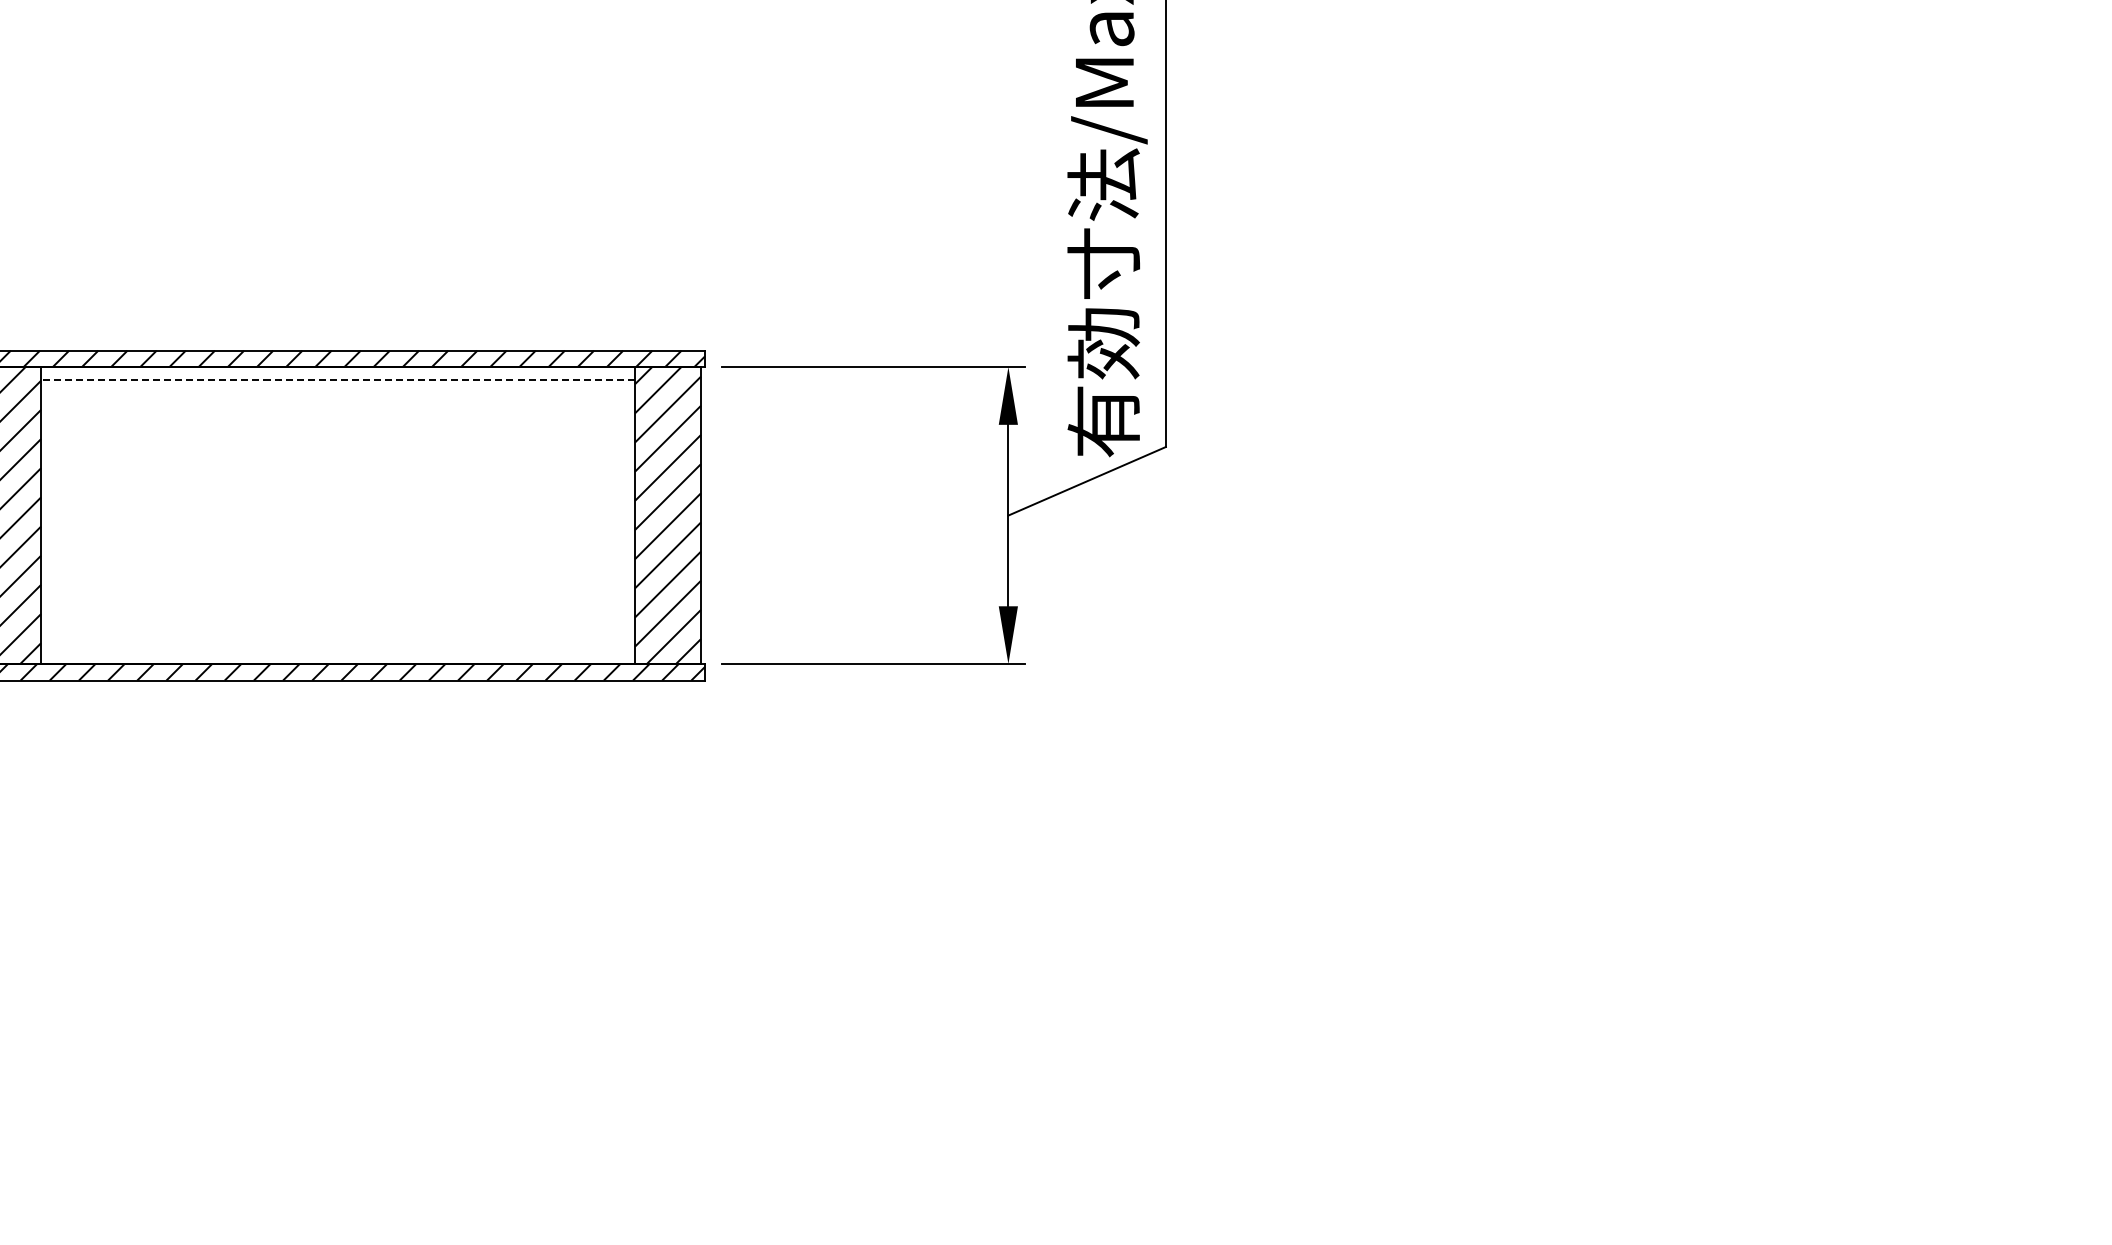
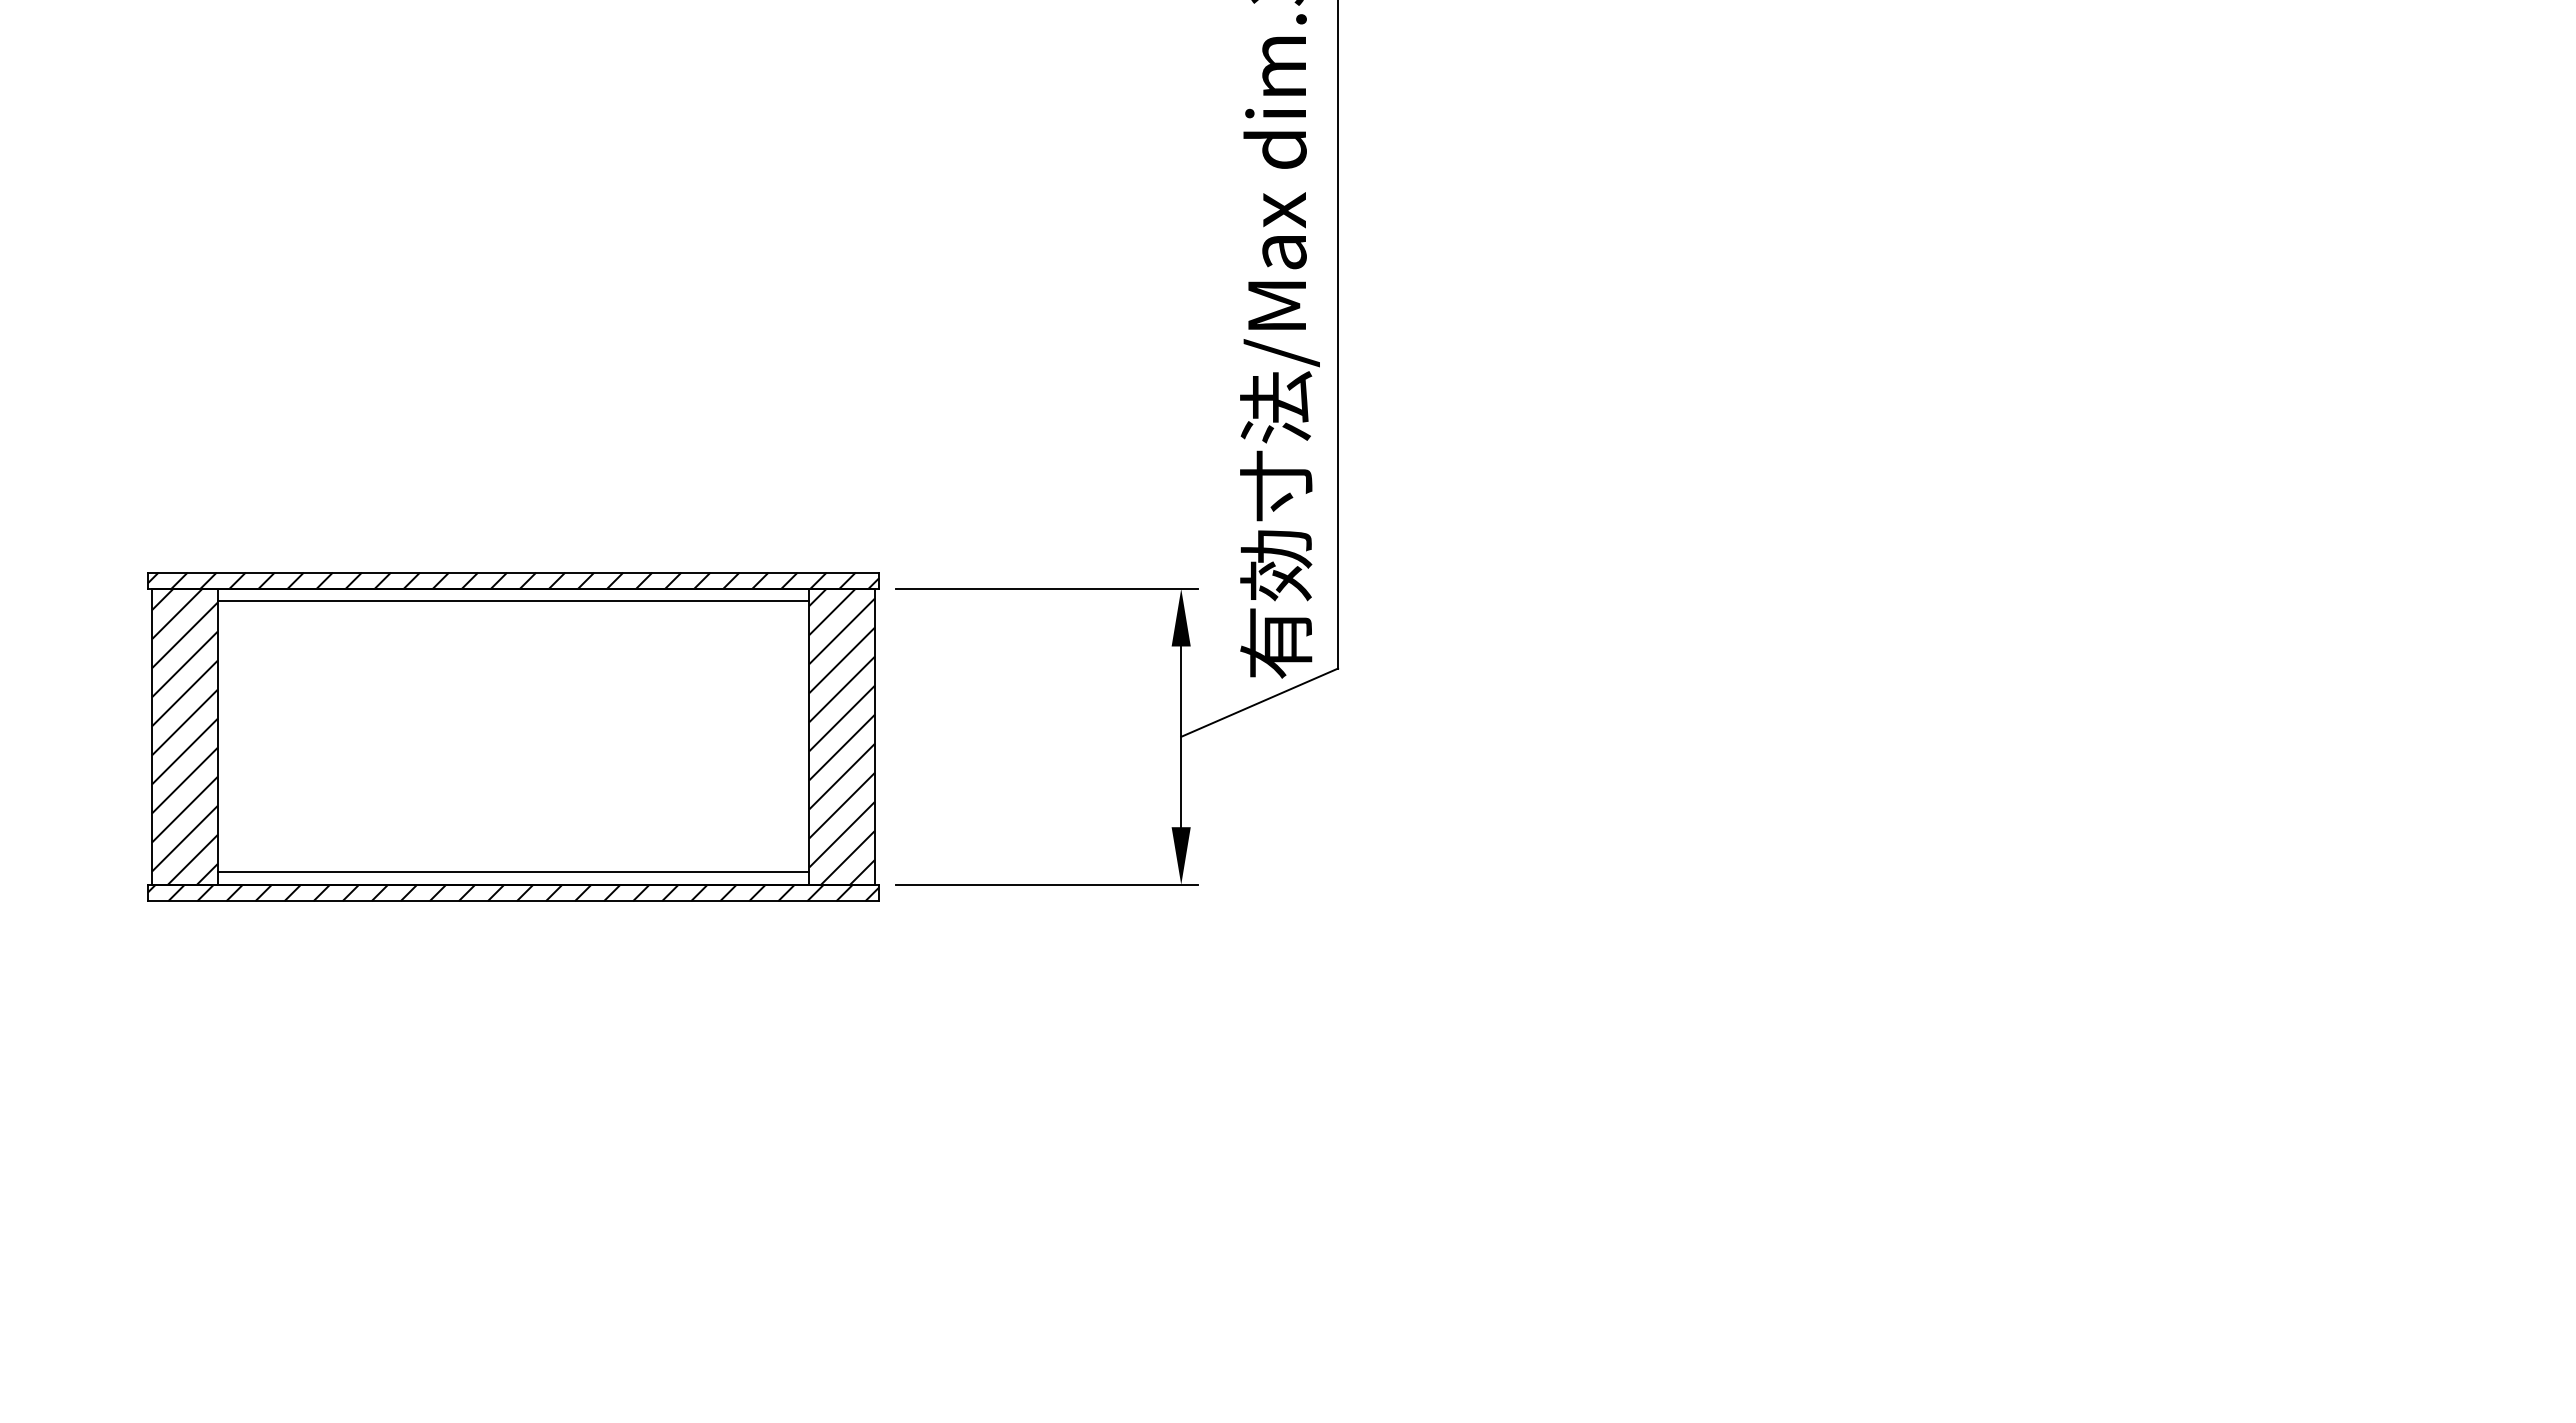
line: (337, 379) -> (513, 601), dashed -> solid
line: (337, 651) -> (513, 872), added

